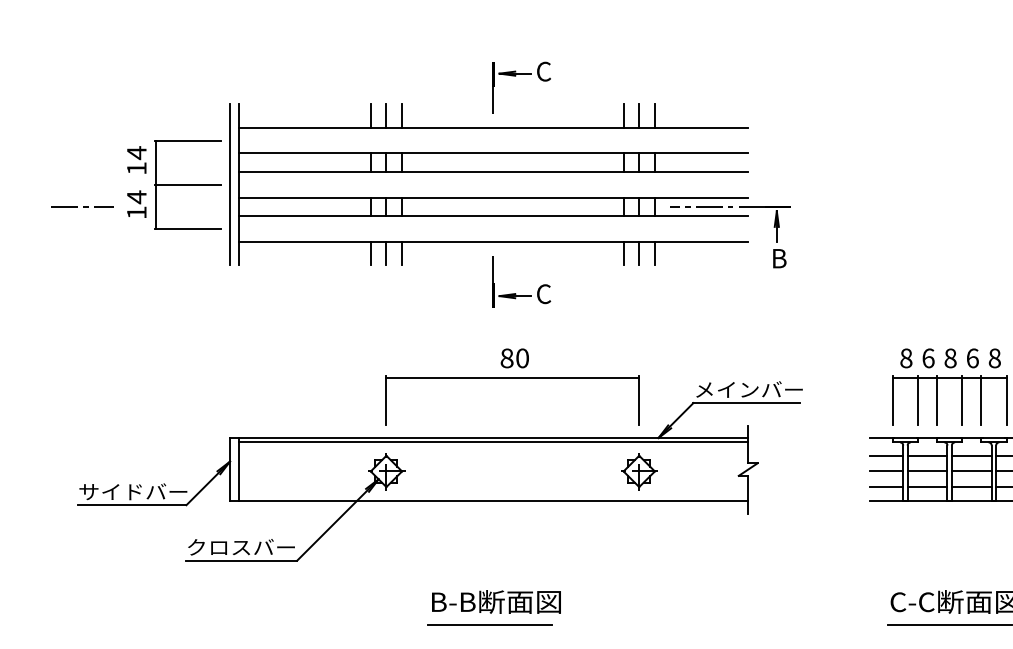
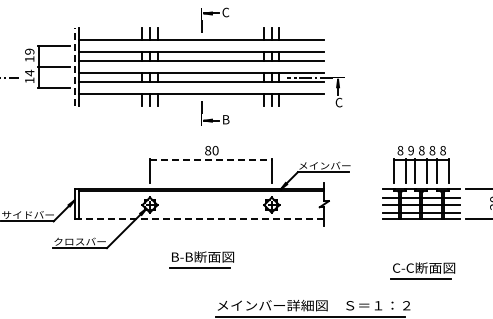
text: (136, 152) -> (29, 51), 14 -> 19
line: (229, 185) -> (74, 67), solid -> dashed
text: (777, 258) -> (338, 102), B -> C
text: (543, 293) -> (225, 119), C -> B
text: (929, 358) -> (411, 150), 6 -> 9
text: (972, 358) -> (432, 150), 6 -> 8
line: (512, 378) -> (210, 160), solid -> dashed
line: (493, 501) -> (201, 219), solid -> dashed
part: (493, 607) -> (201, 259), moved

